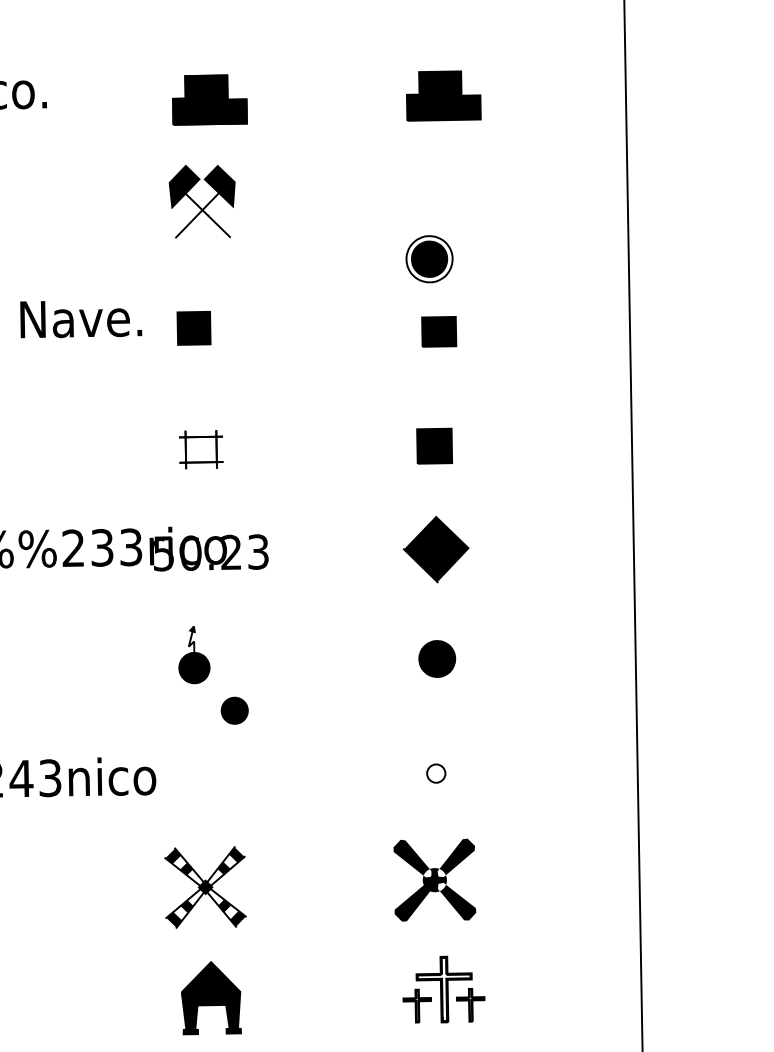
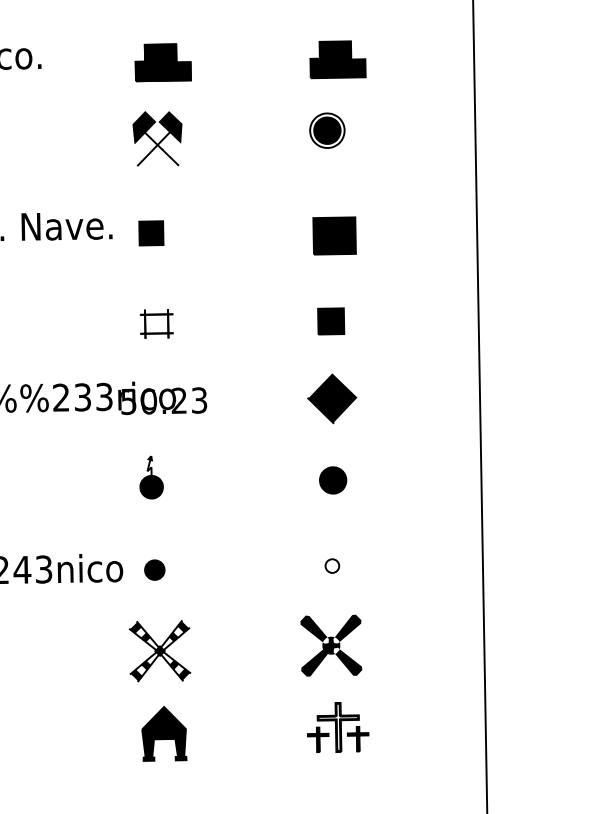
part: (429, 258) -> (327, 130), moved
part: (439, 331) -> (334, 235), size x1.67
part: (234, 709) -> (154, 569), moved

